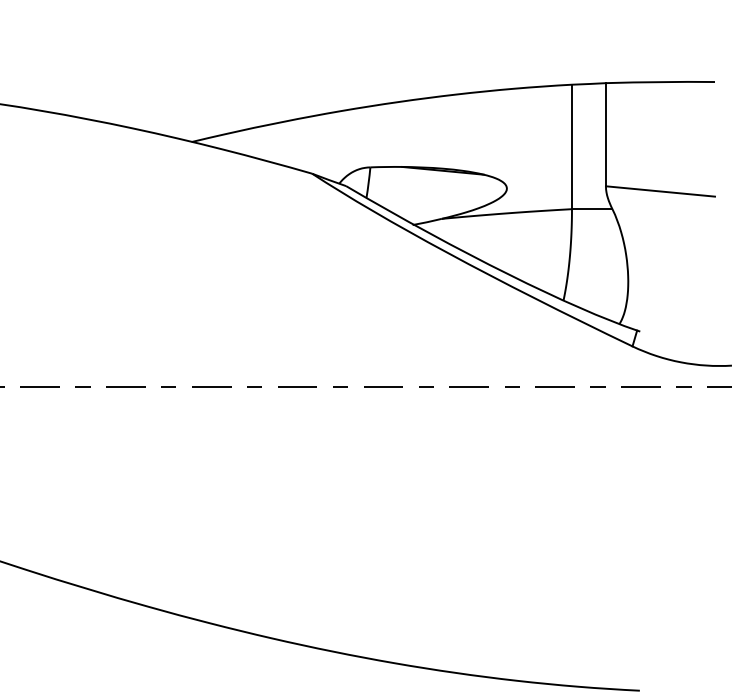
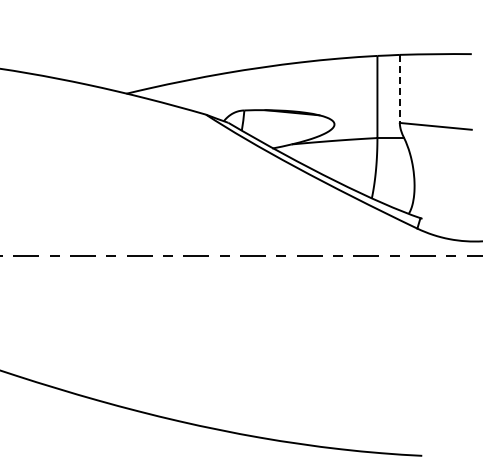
line: (605, 135) -> (399, 89), solid -> dashed

